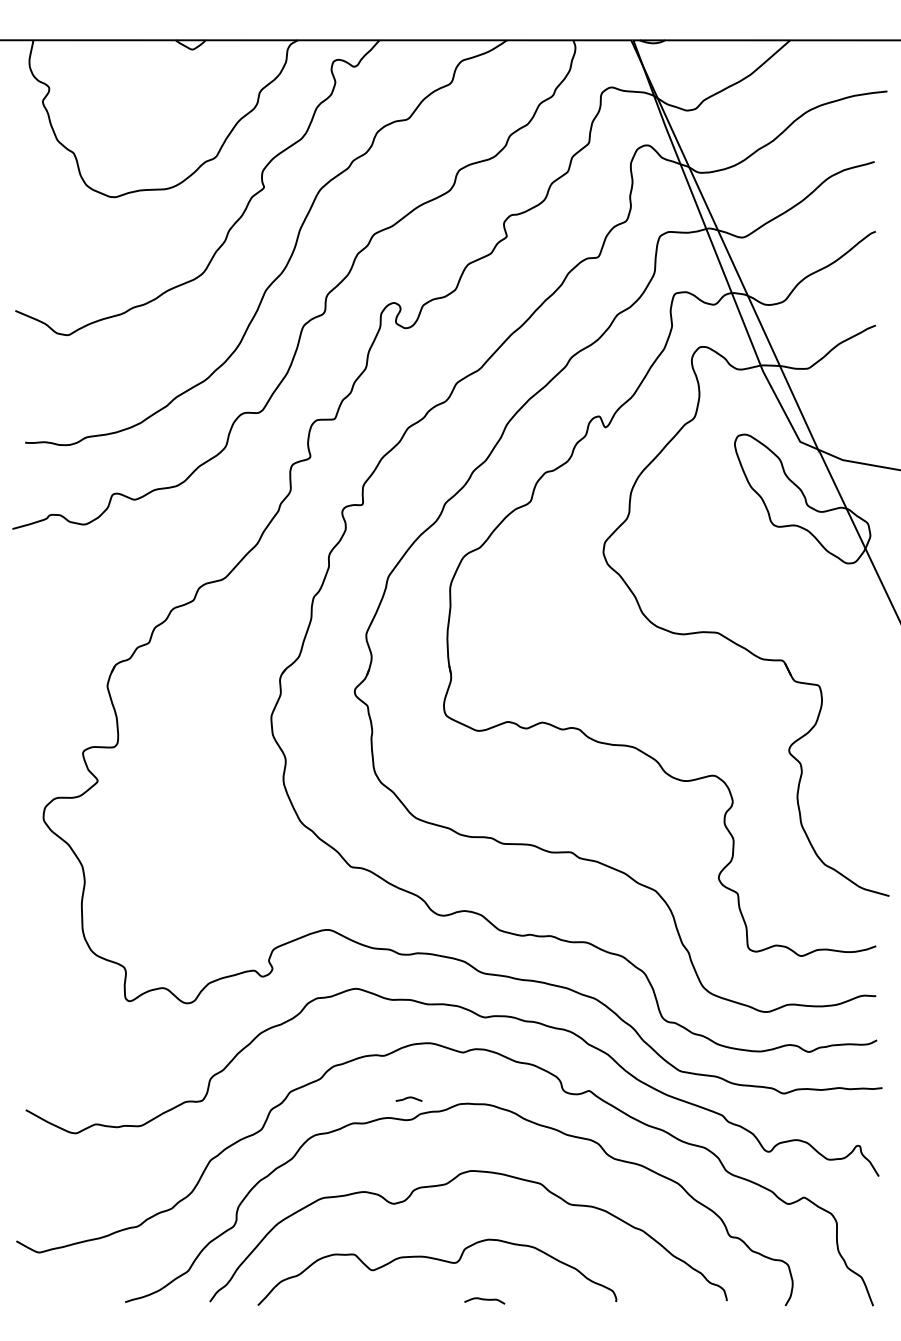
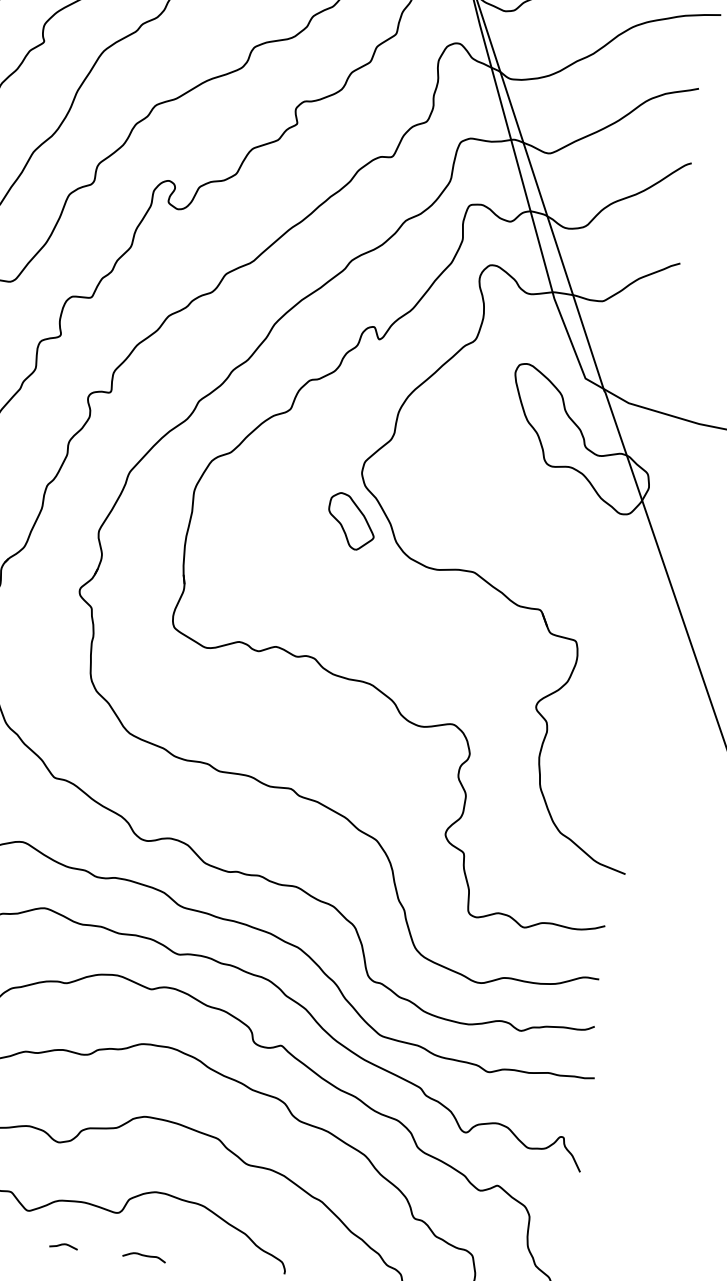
part: (598, 598) -> (351, 521), added
curve: (408, 1098) -> (63, 1245), moved

